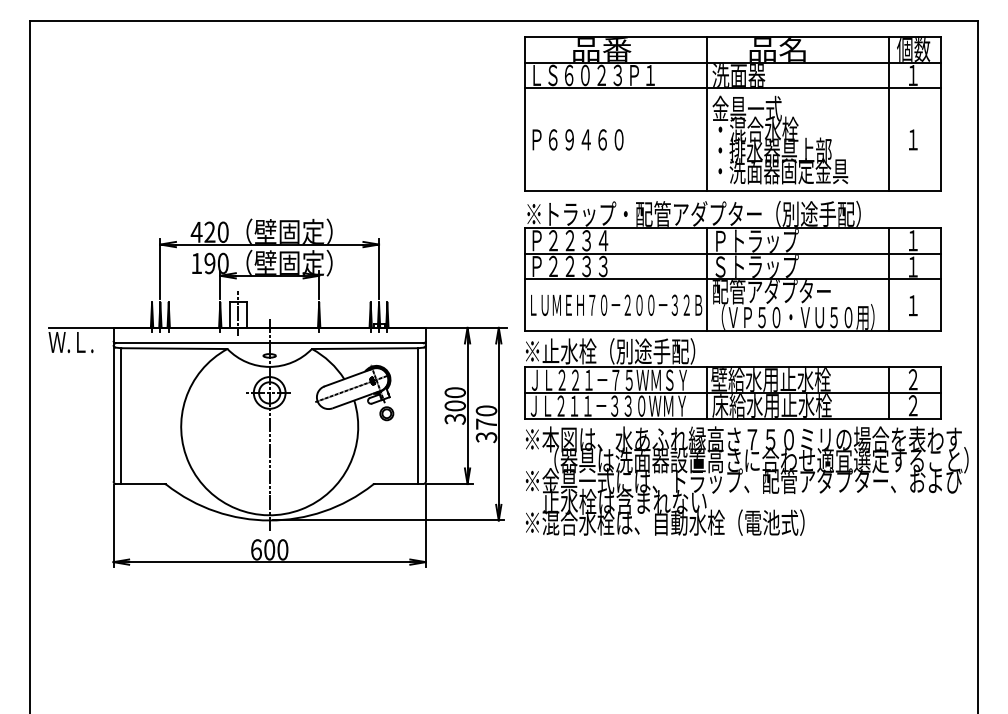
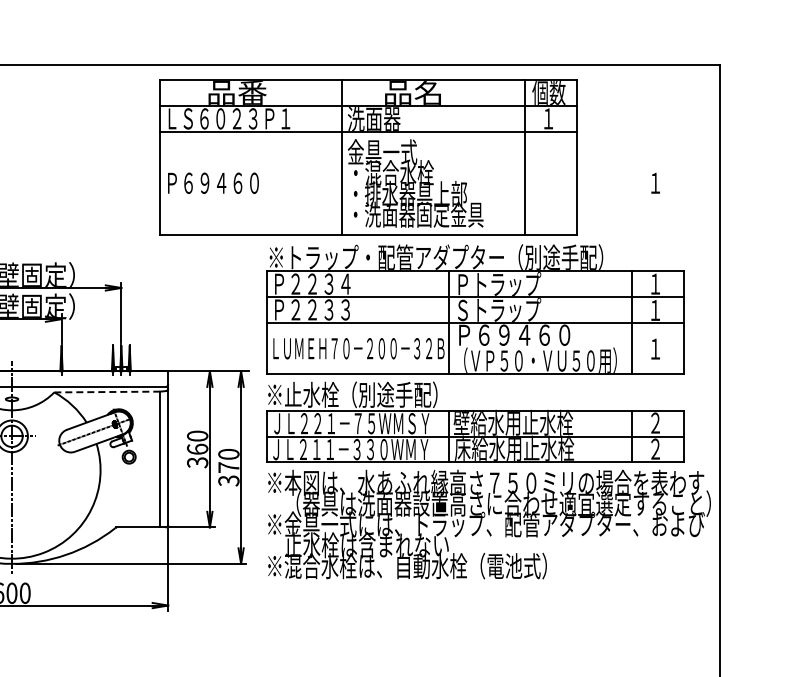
part: (732, 113) -> (367, 156), moved
text: (771, 292) -> (513, 335), 配管アダプター -> Ｐ６９４６０
line: (365, 348) -> (107, 391), solid -> dashed
text: (454, 405) -> (196, 448), 300 -> 360

